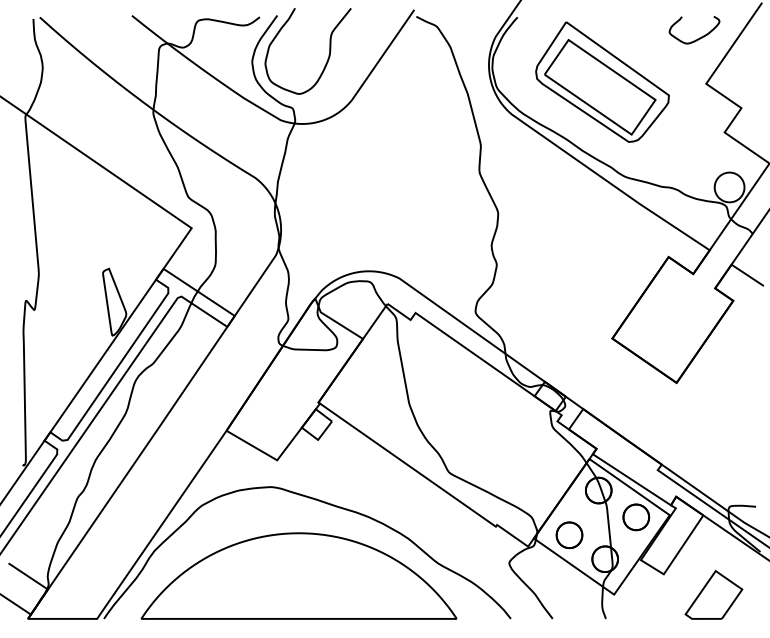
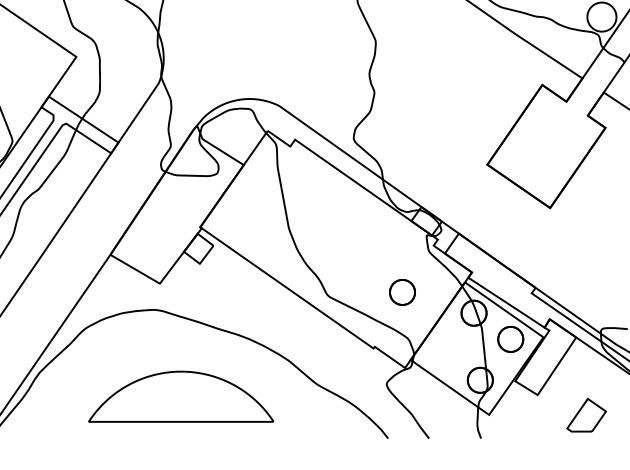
part: (569, 535) -> (402, 292), moved
part: (298, 575) -> (180, 396), size x0.6
part: (713, 594) -> (586, 414), size x0.7

